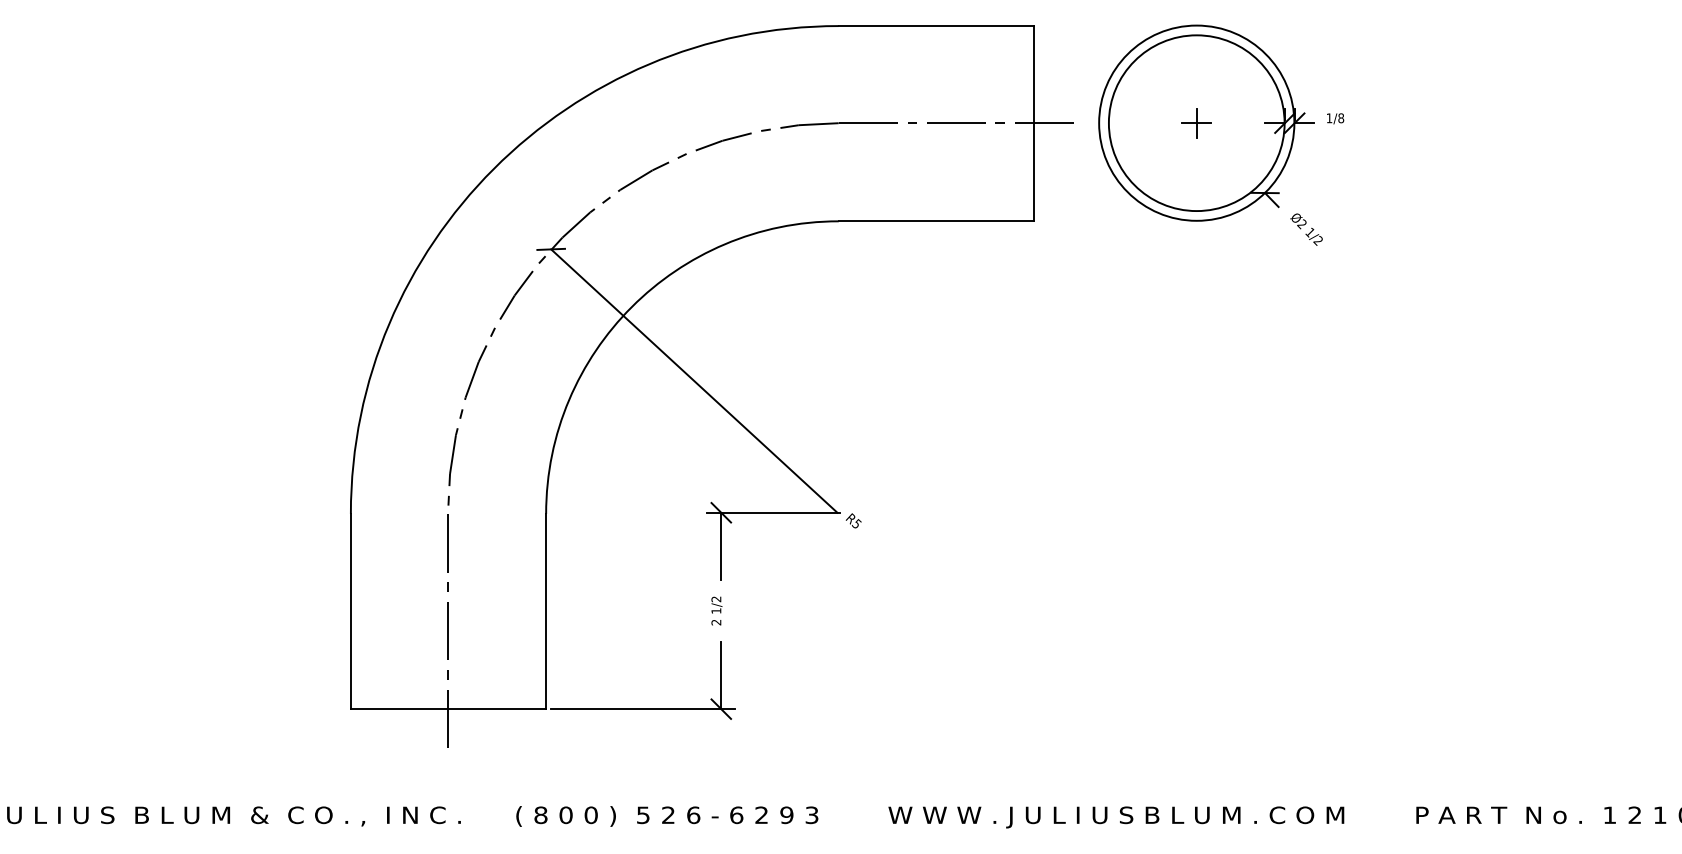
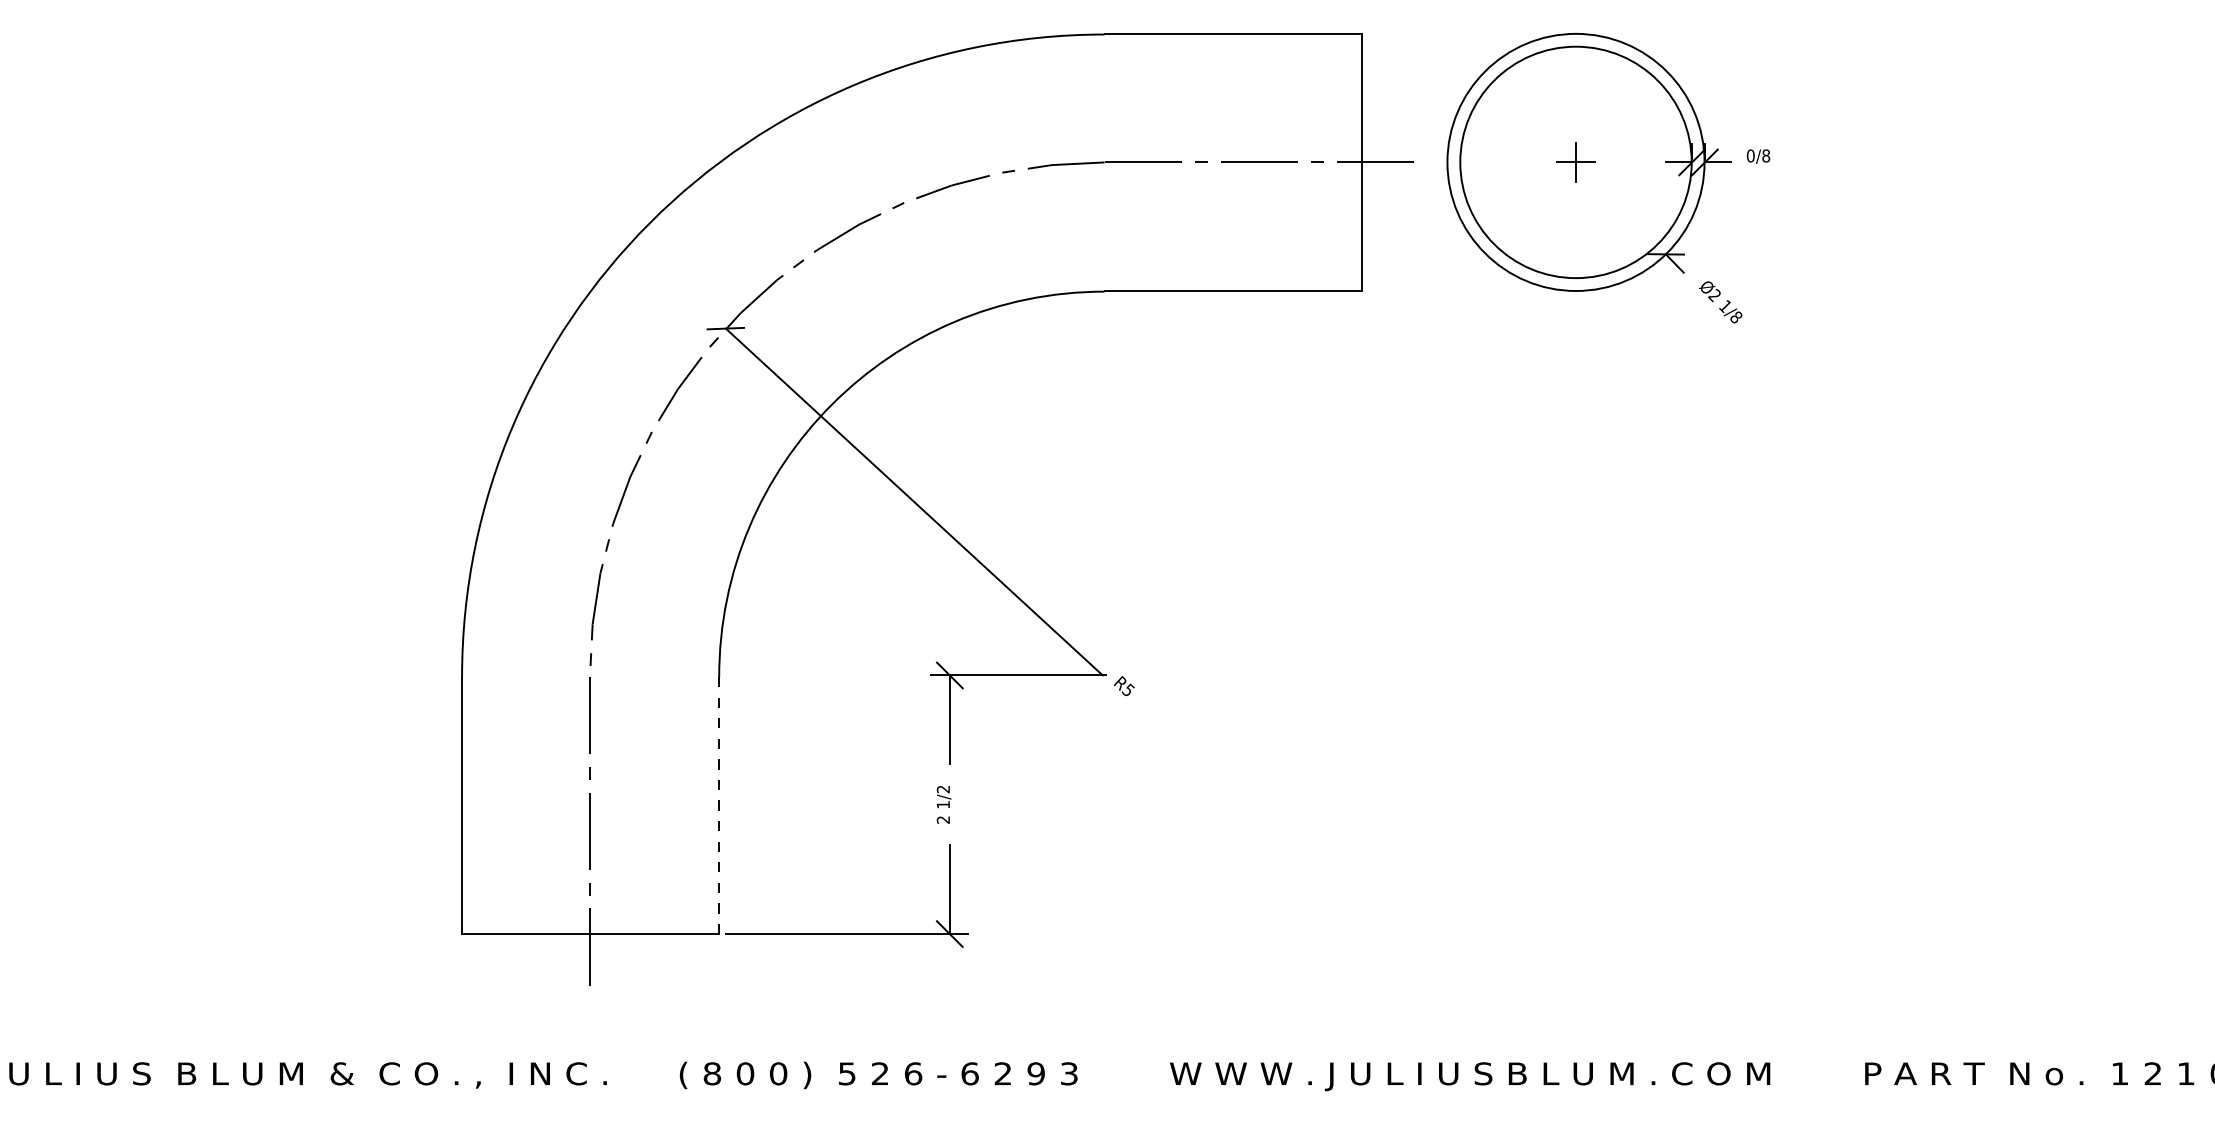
text: (1329, 118) -> (1750, 156), 1/8 -> 0/8
text: (1318, 240) -> (1736, 316), 1/2 -> 1/8
line: (546, 611) -> (719, 805), solid -> dashed

